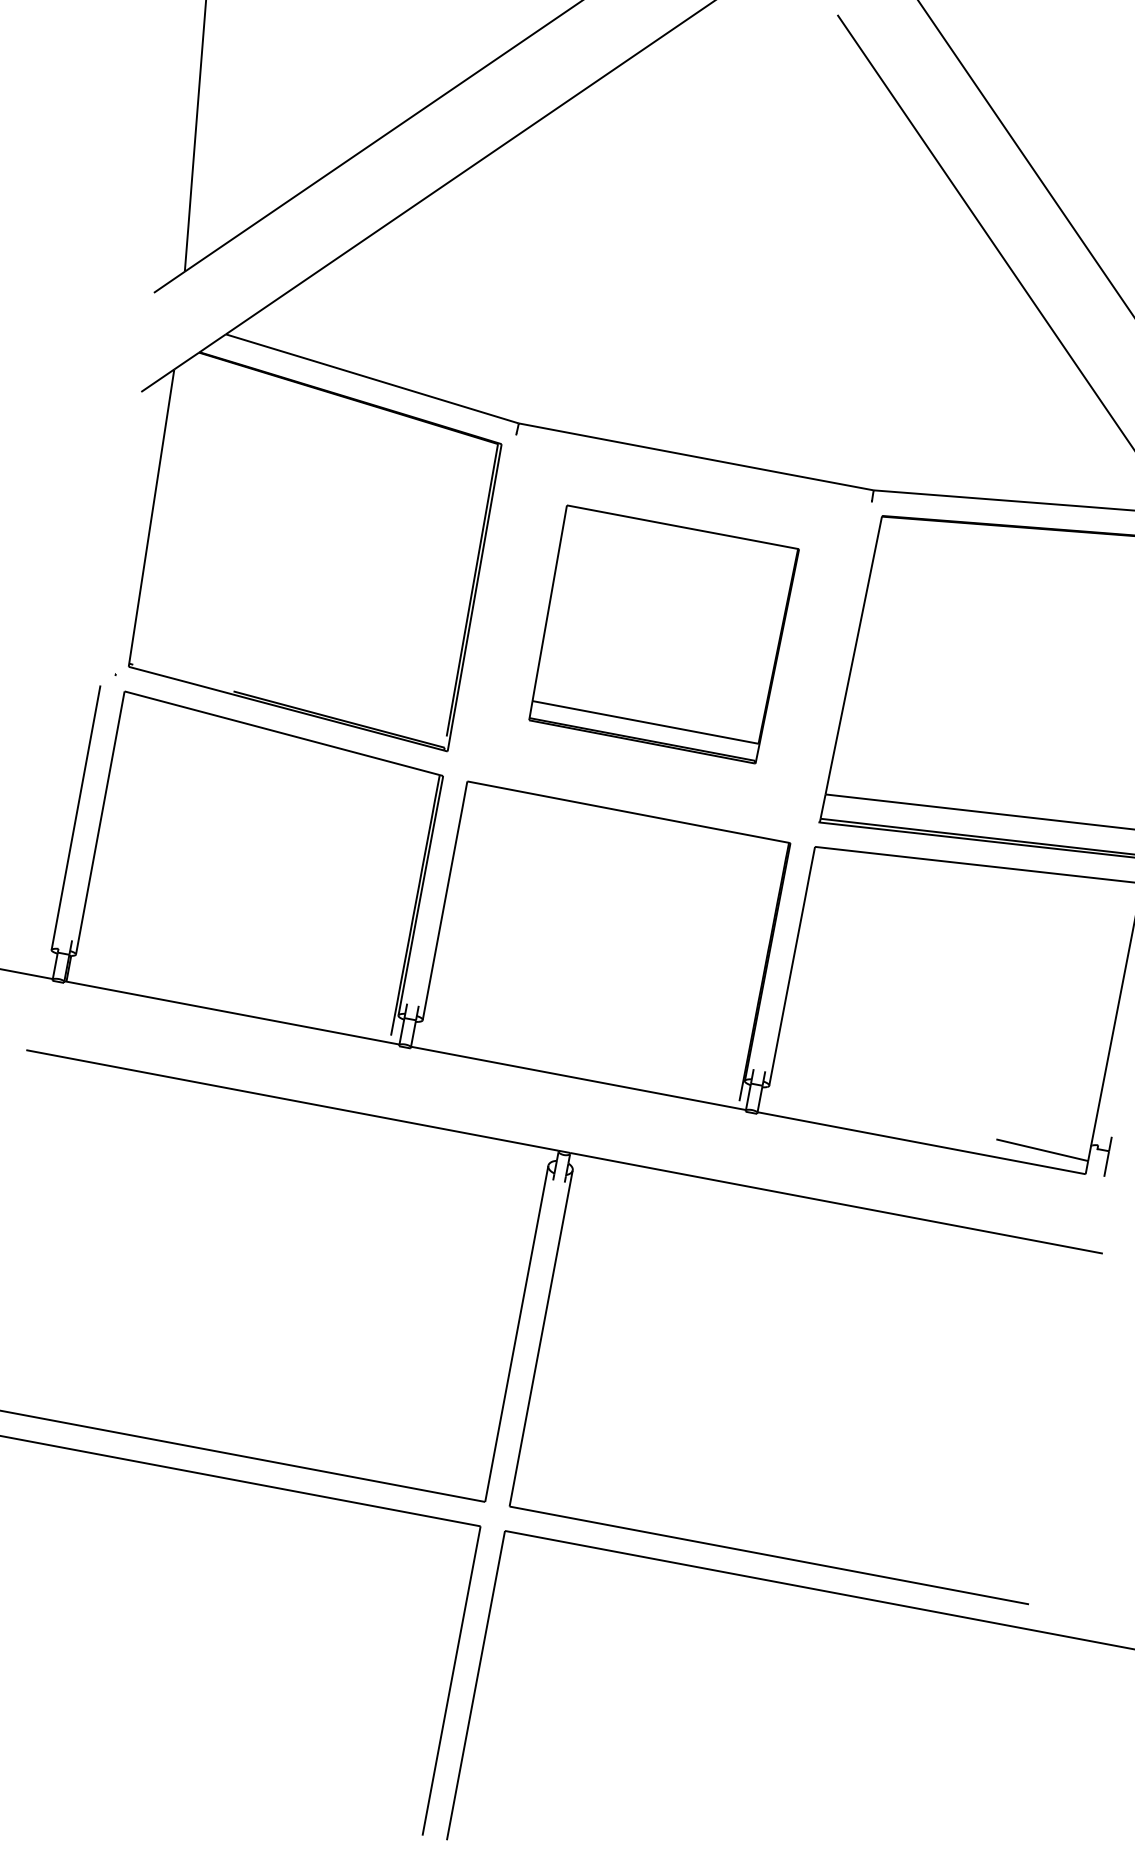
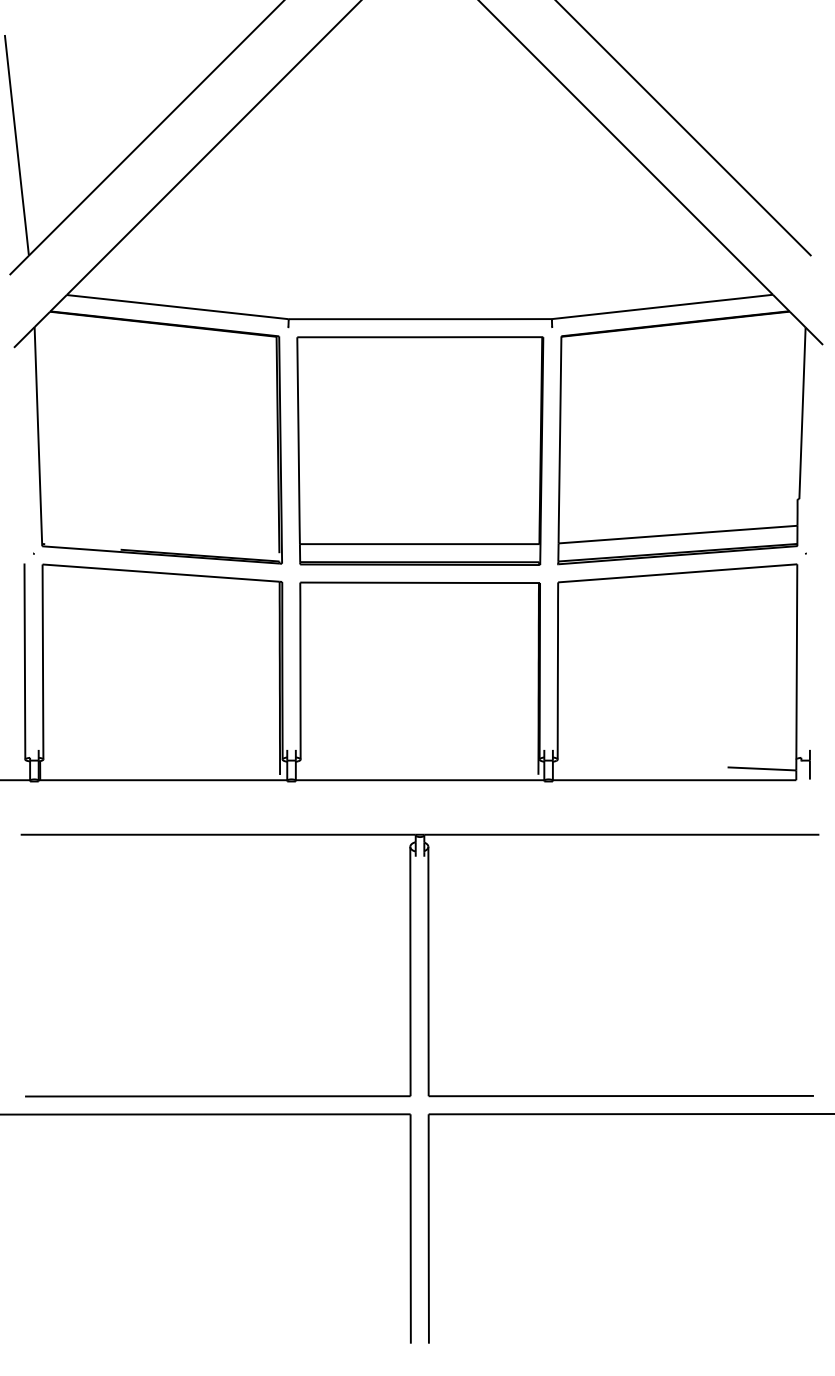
part: (663, 634) -> (420, 450), size x1.43

